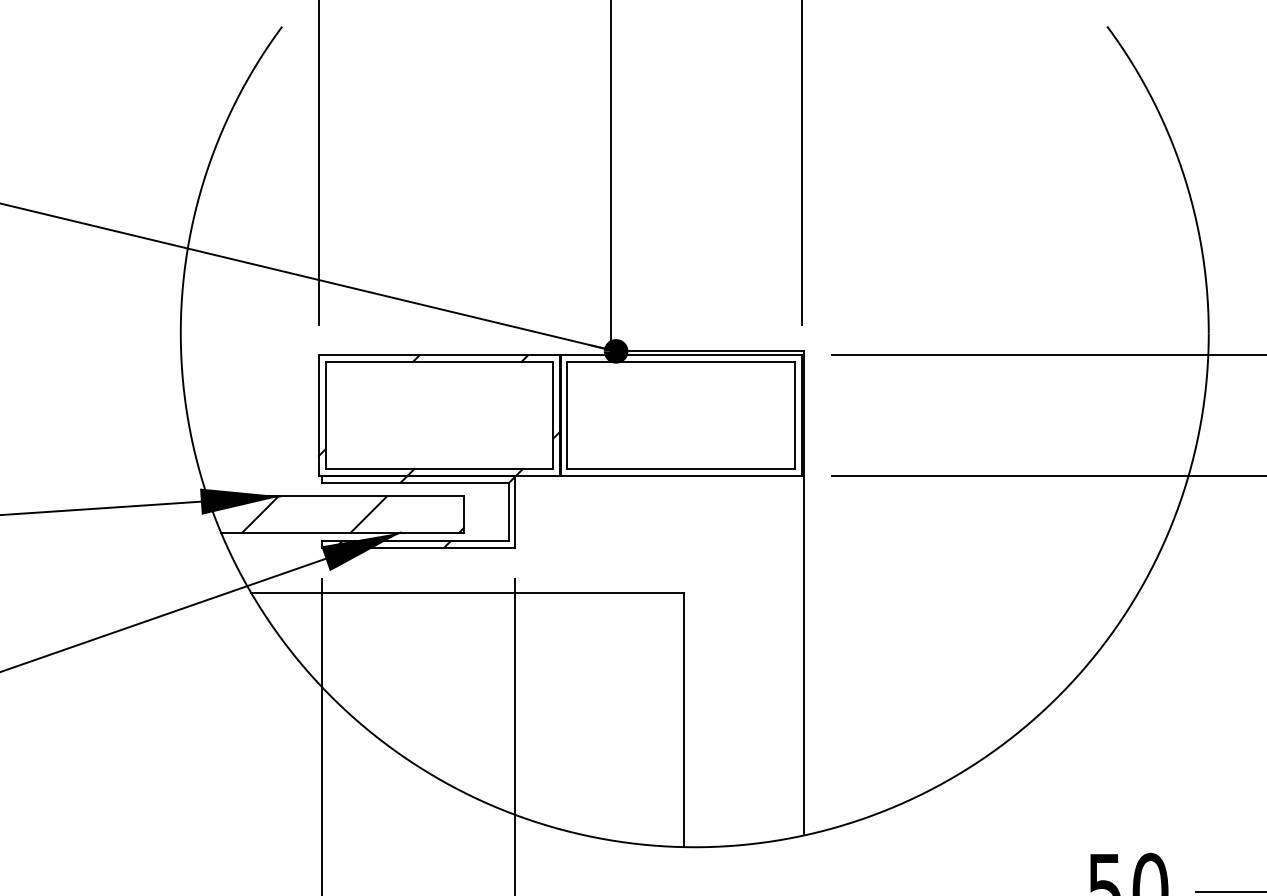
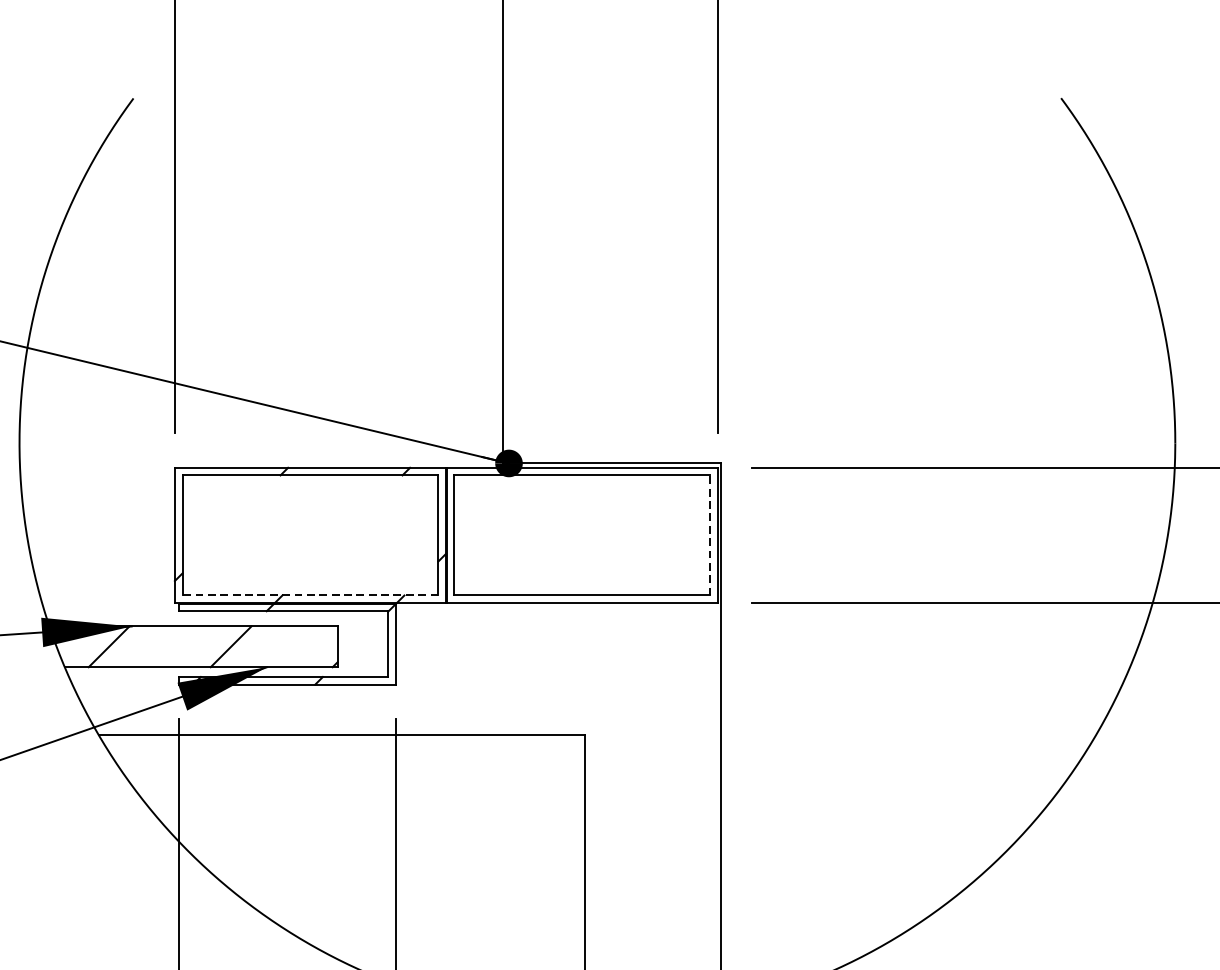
line: (795, 414) -> (710, 534), solid -> dashed
line: (439, 468) -> (310, 595), solid -> dashed

